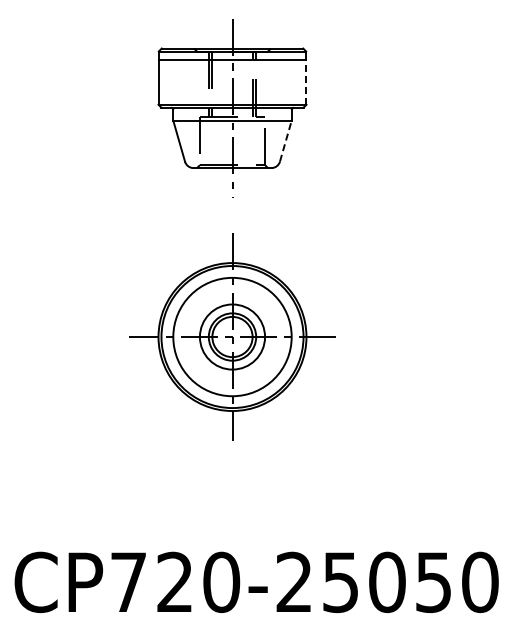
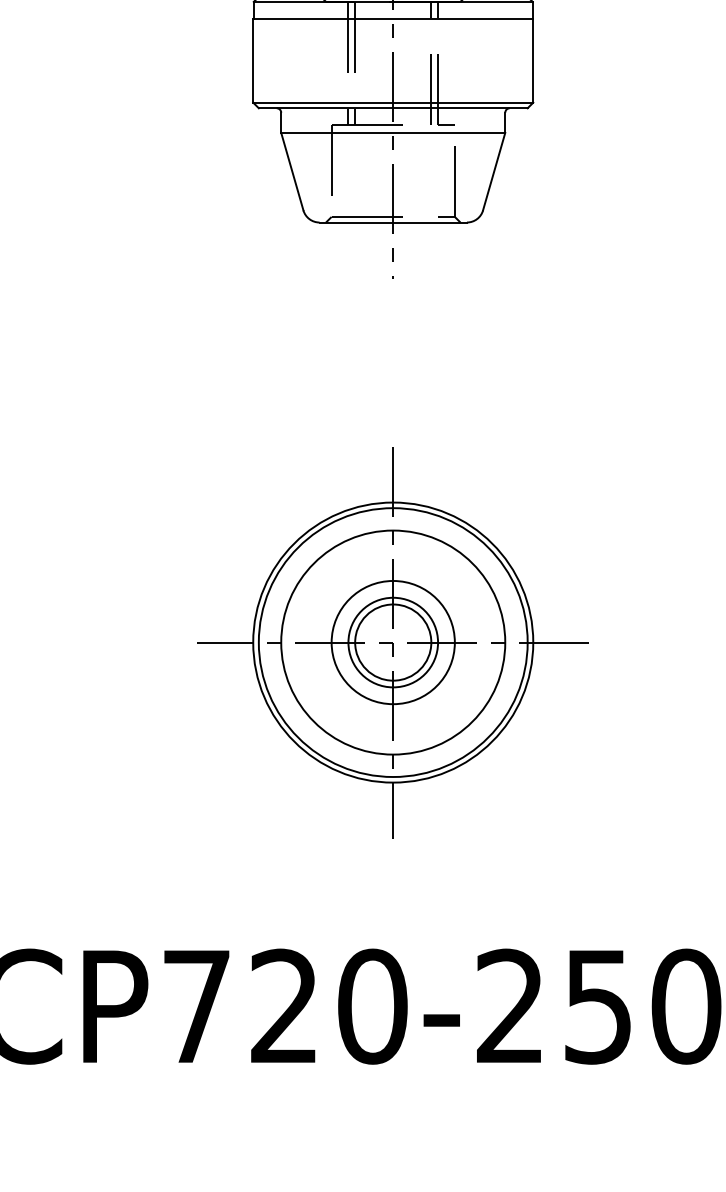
line: (306, 82) -> (533, 60), dashed -> solid
line: (285, 140) -> (493, 170), dashed -> solid
part: (232, 336) -> (393, 641), moved

